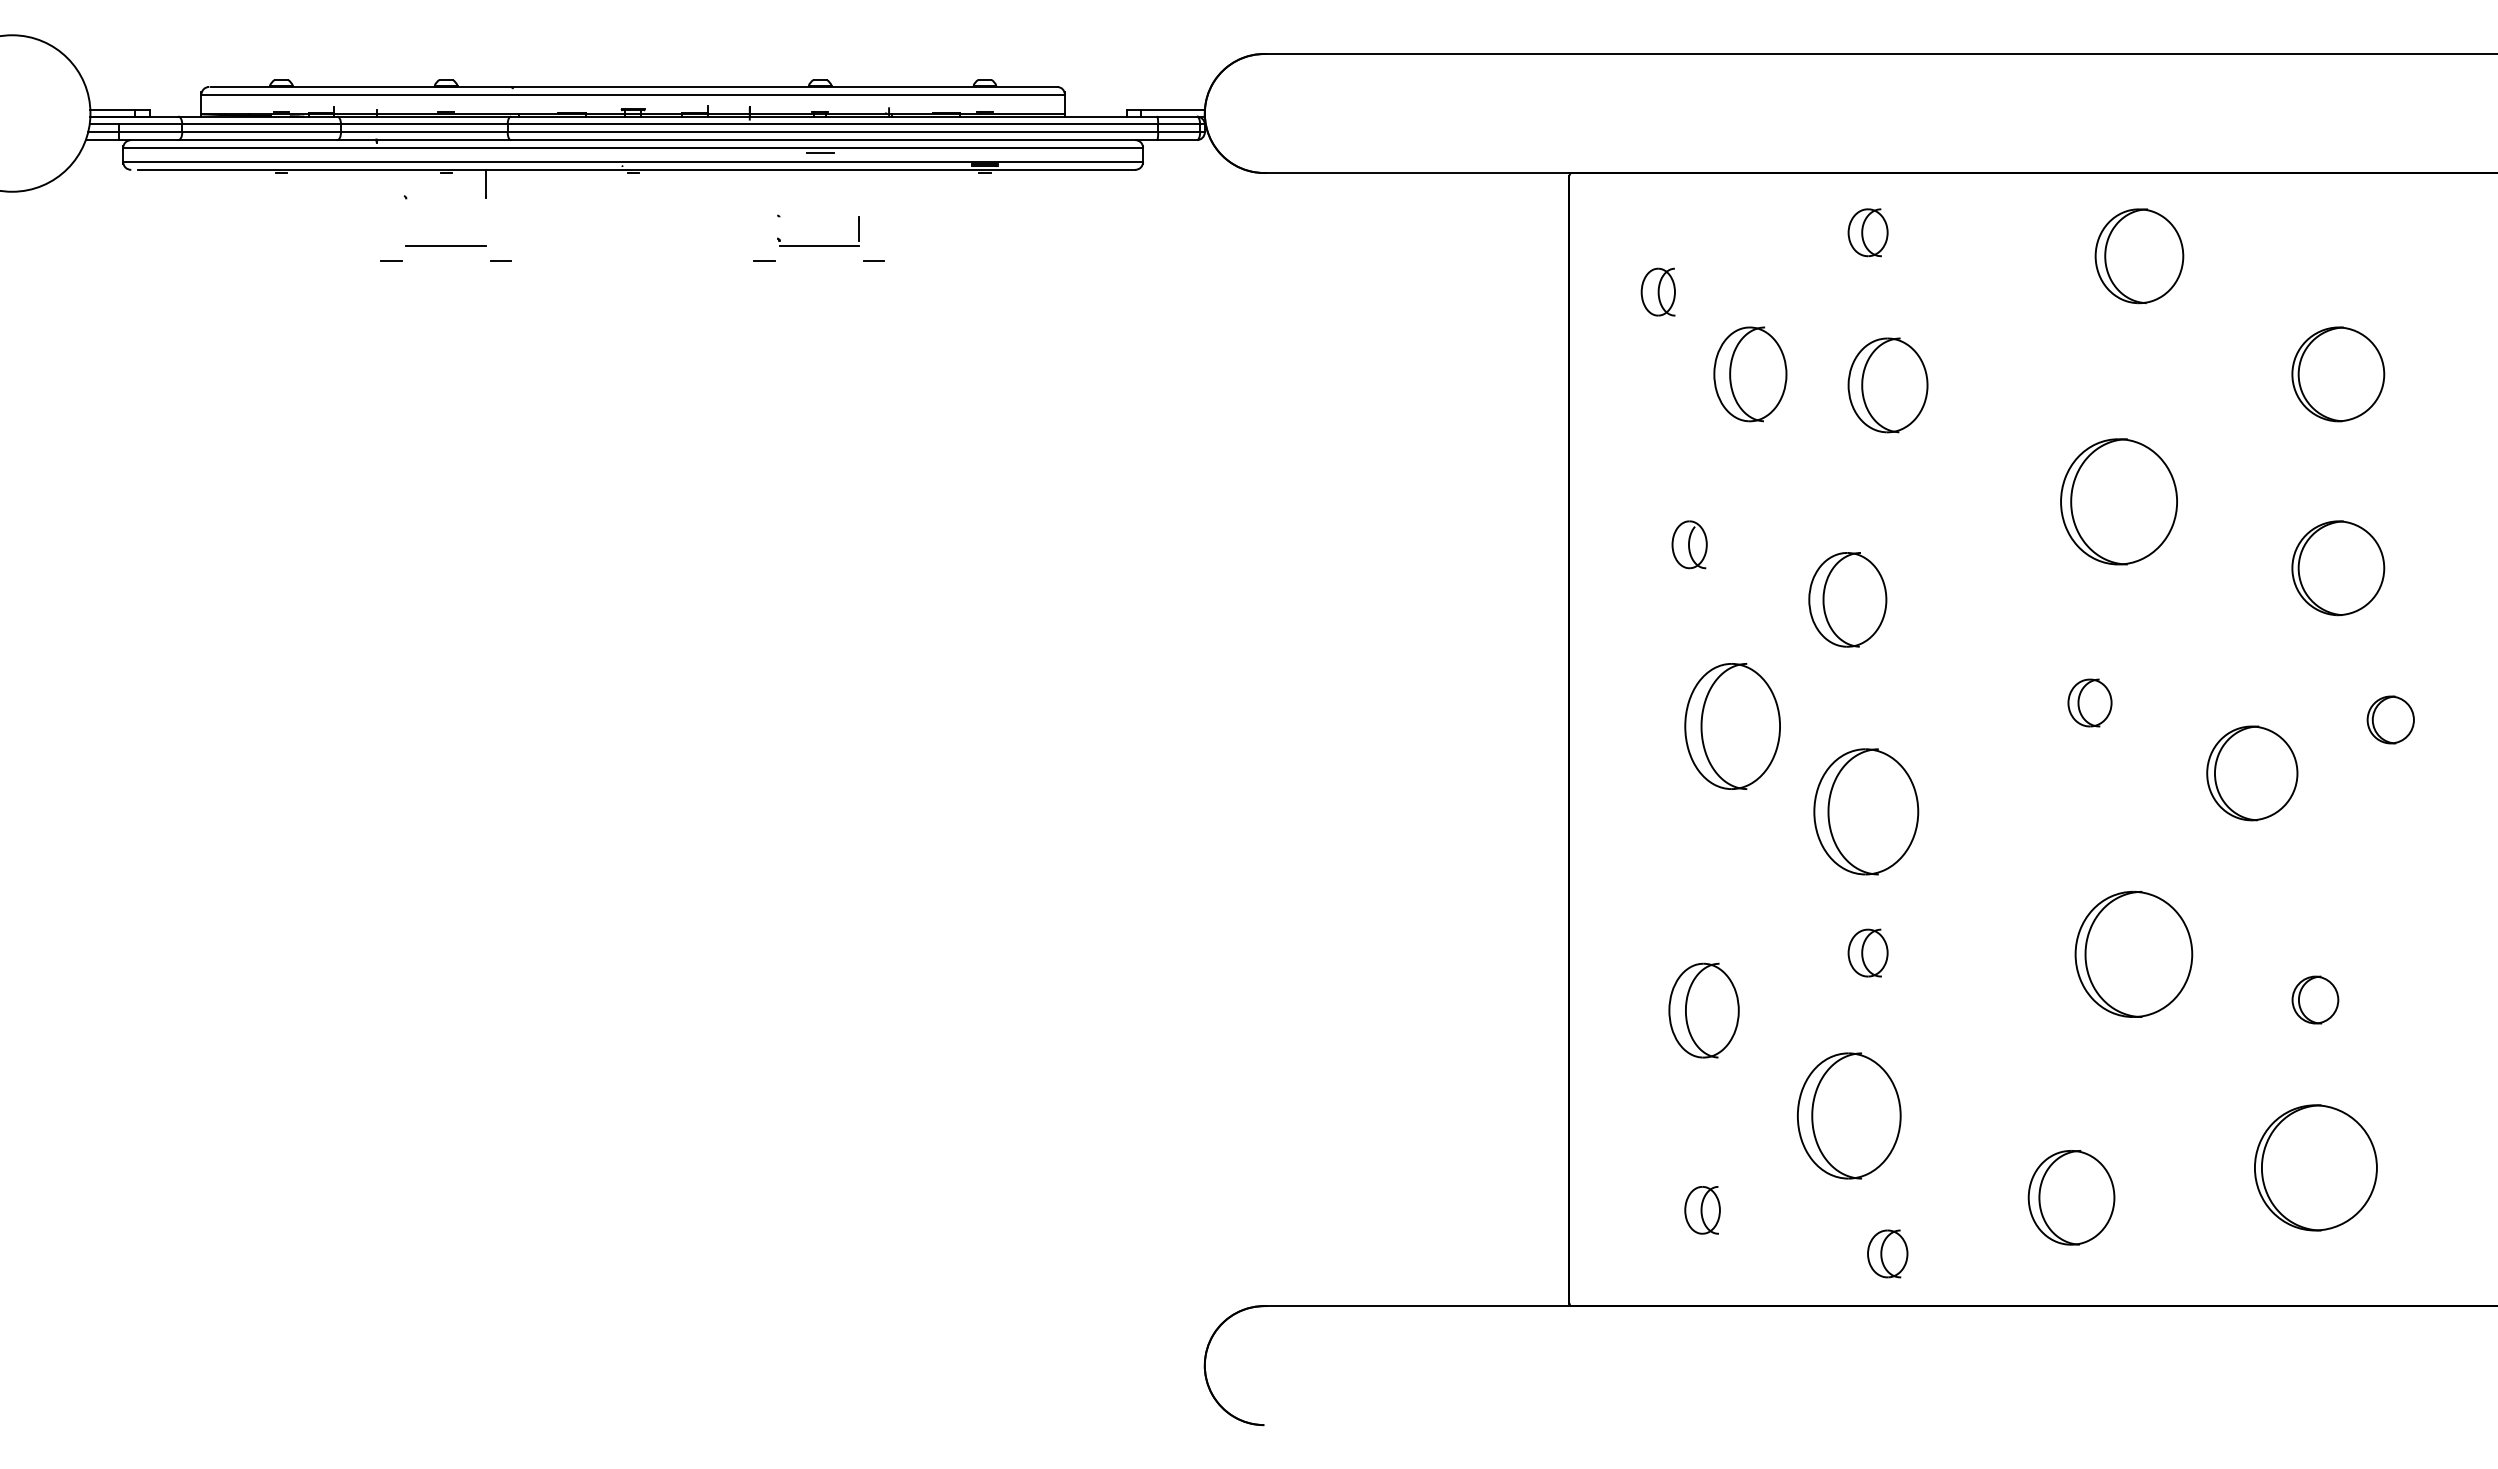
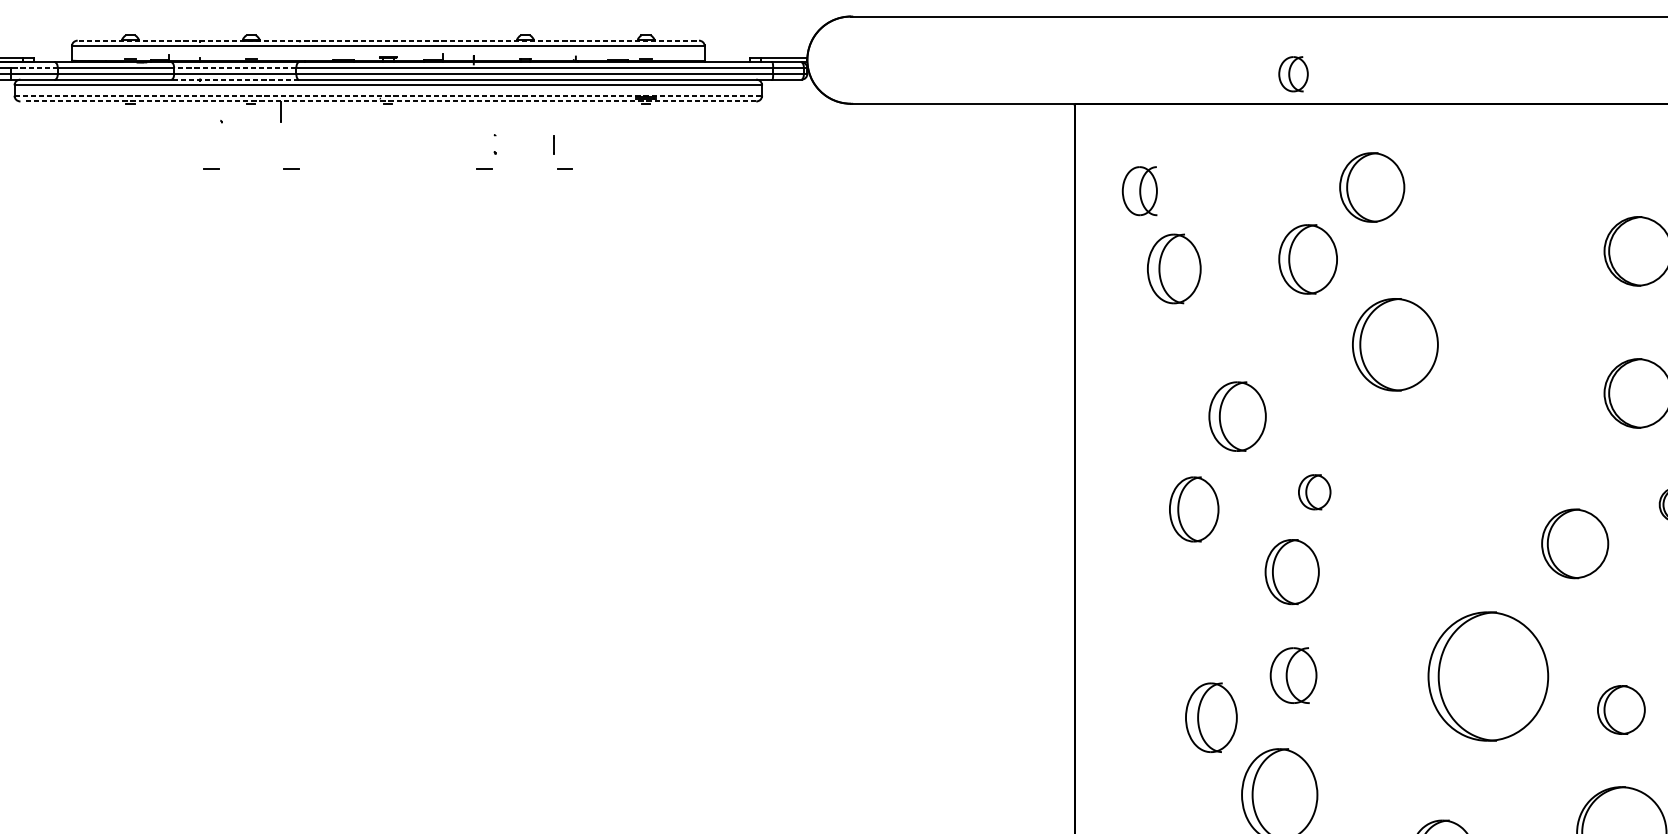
line: (634, 86) -> (389, 40), solid -> dashed
line: (150, 124) -> (34, 68), solid -> dashed
line: (423, 124) -> (234, 68), solid -> dashed
line: (424, 140) -> (235, 79), solid -> dashed
line: (819, 152) -> (524, 88), removed
line: (633, 162) -> (388, 96), solid -> dashed
line: (636, 169) -> (390, 101), solid -> dashed
part: (1867, 232) -> (1293, 74), moved
line: (446, 245) -> (251, 156), removed
line: (819, 245) -> (524, 156), removed
part: (2139, 256) -> (1372, 187), moved
part: (1657, 291) -> (1139, 190), size x1.4
part: (1750, 374) -> (1174, 269), moved
part: (2118, 501) -> (1394, 344), moved
part: (1689, 544) -> (1162, 376), removed
part: (1847, 599) -> (1237, 416), moved
part: (2089, 702) -> (1314, 491), moved
part: (1732, 726) -> (1194, 509), size x0.7
part: (1866, 811) -> (1292, 571), size x0.7
part: (1867, 952) -> (1293, 675), size x1.6
part: (2133, 954) -> (1488, 676), size x1.4
part: (2315, 999) -> (1621, 709), size x1.4
part: (1703, 1010) -> (1210, 717), moved

